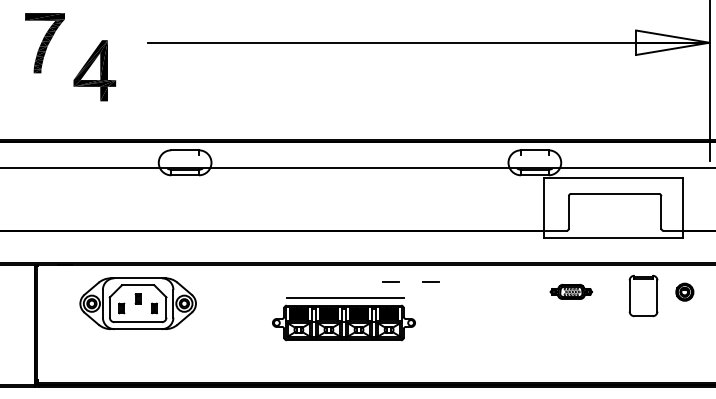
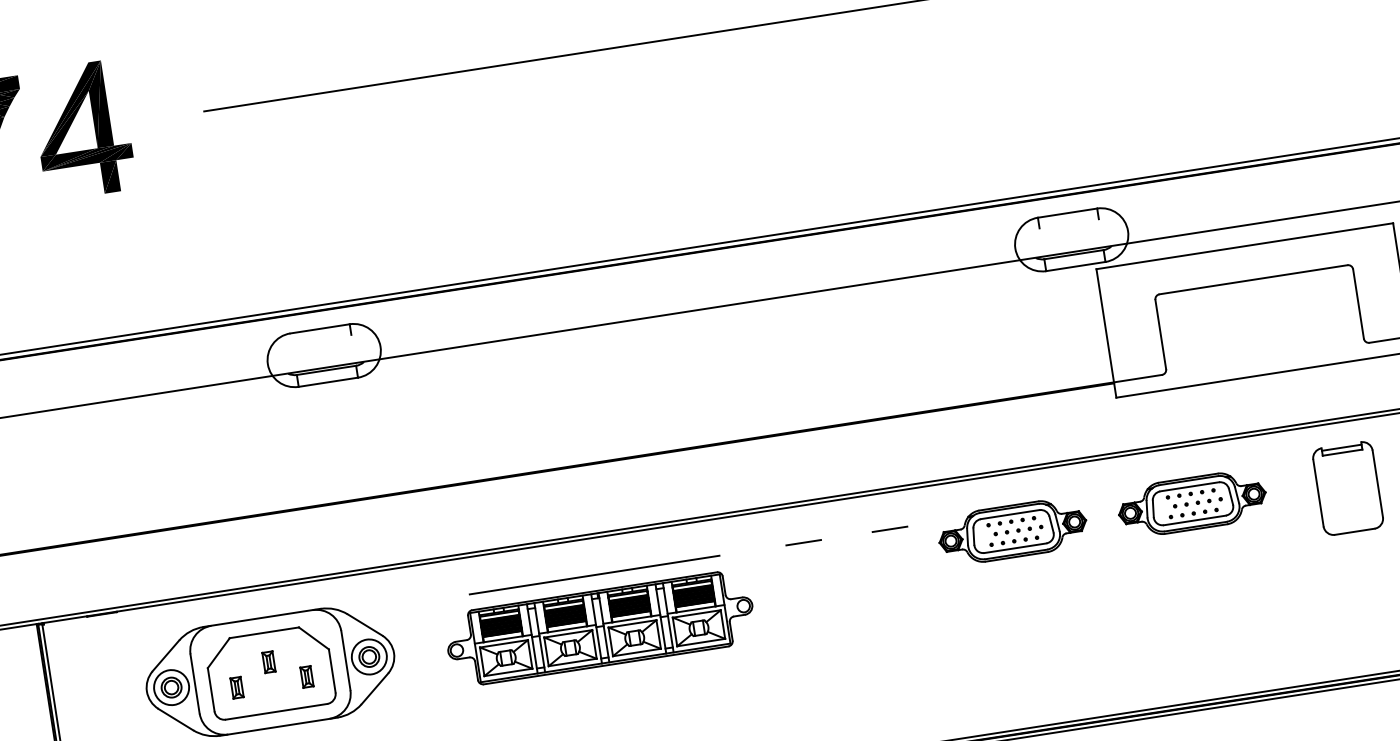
part: (94, 70) -> (82, 129), moved
part: (487, 291) -> (1013, 530), added
part: (571, 291) -> (1192, 502), size x1.67
part: (343, 319) -> (598, 621), moved

